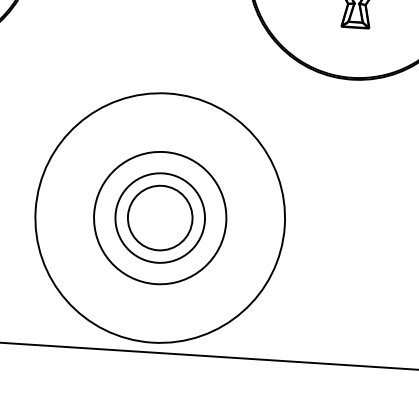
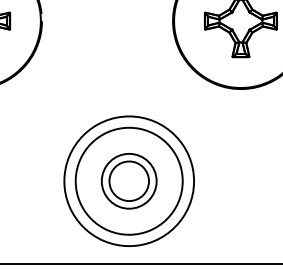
circle: (159, 216) -> (128, 180), size x0.7
circle: (159, 216) -> (128, 180), size x1.6

